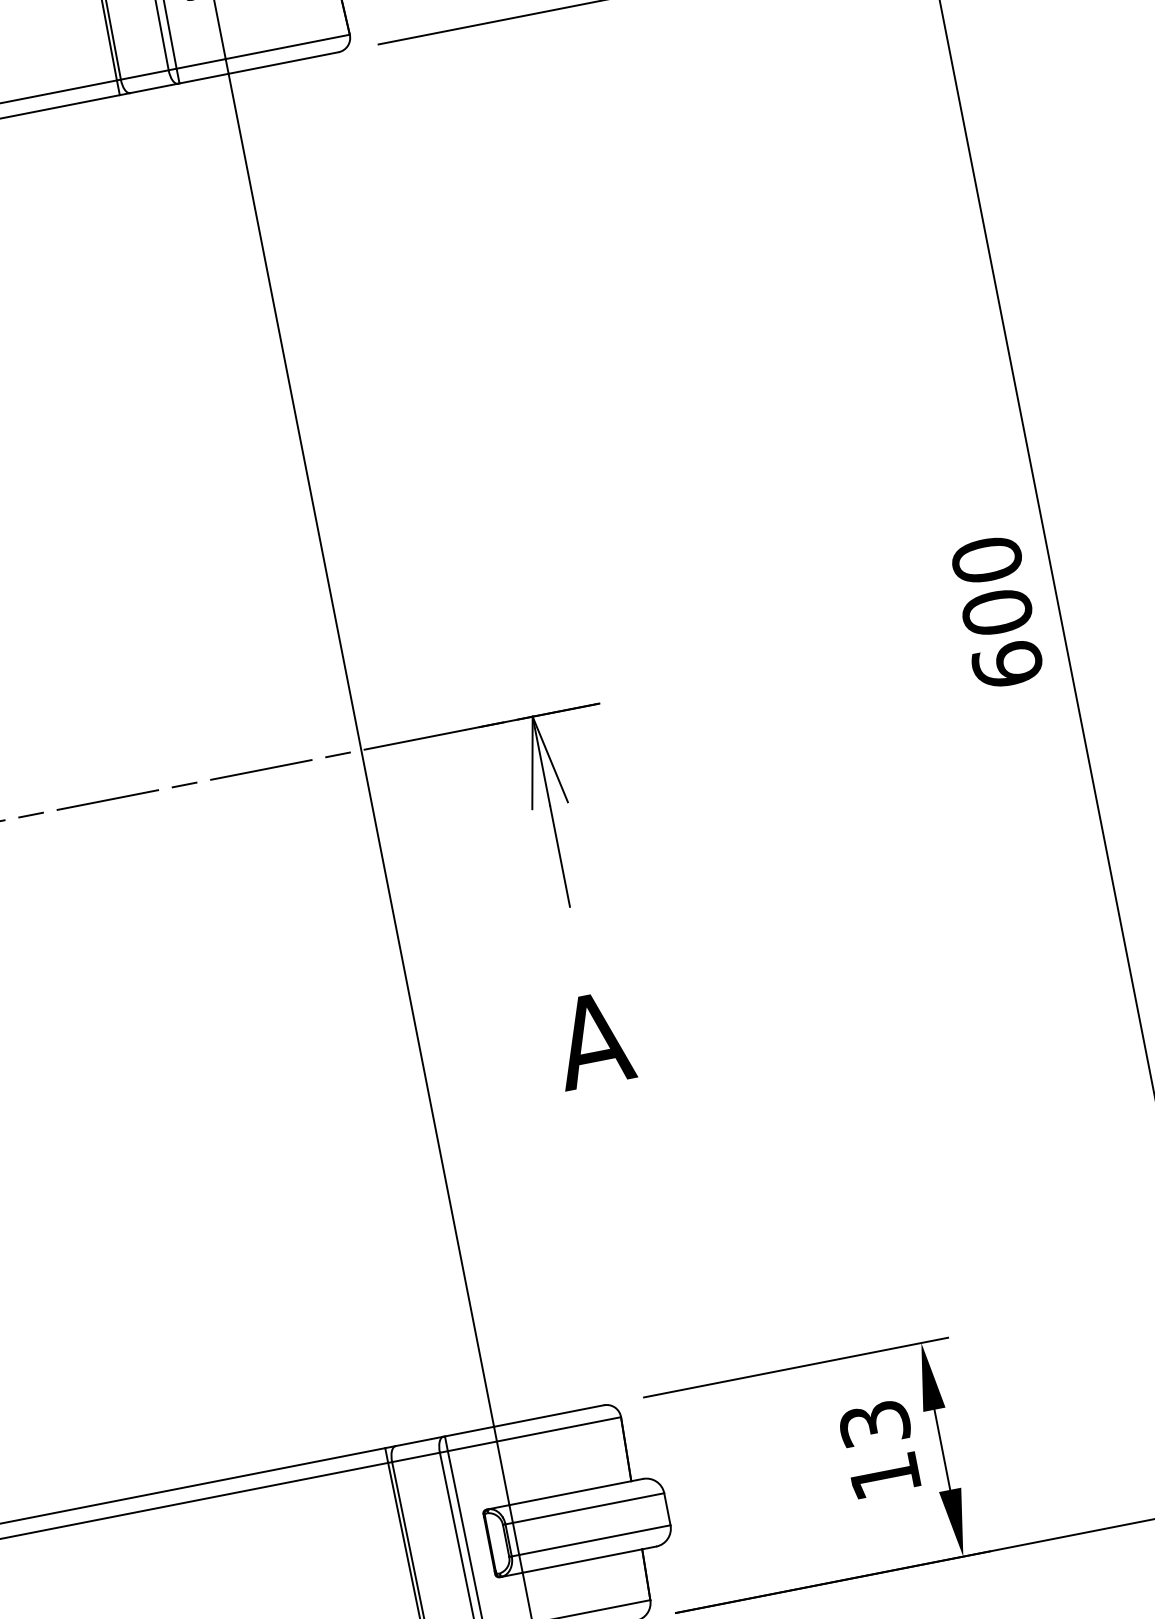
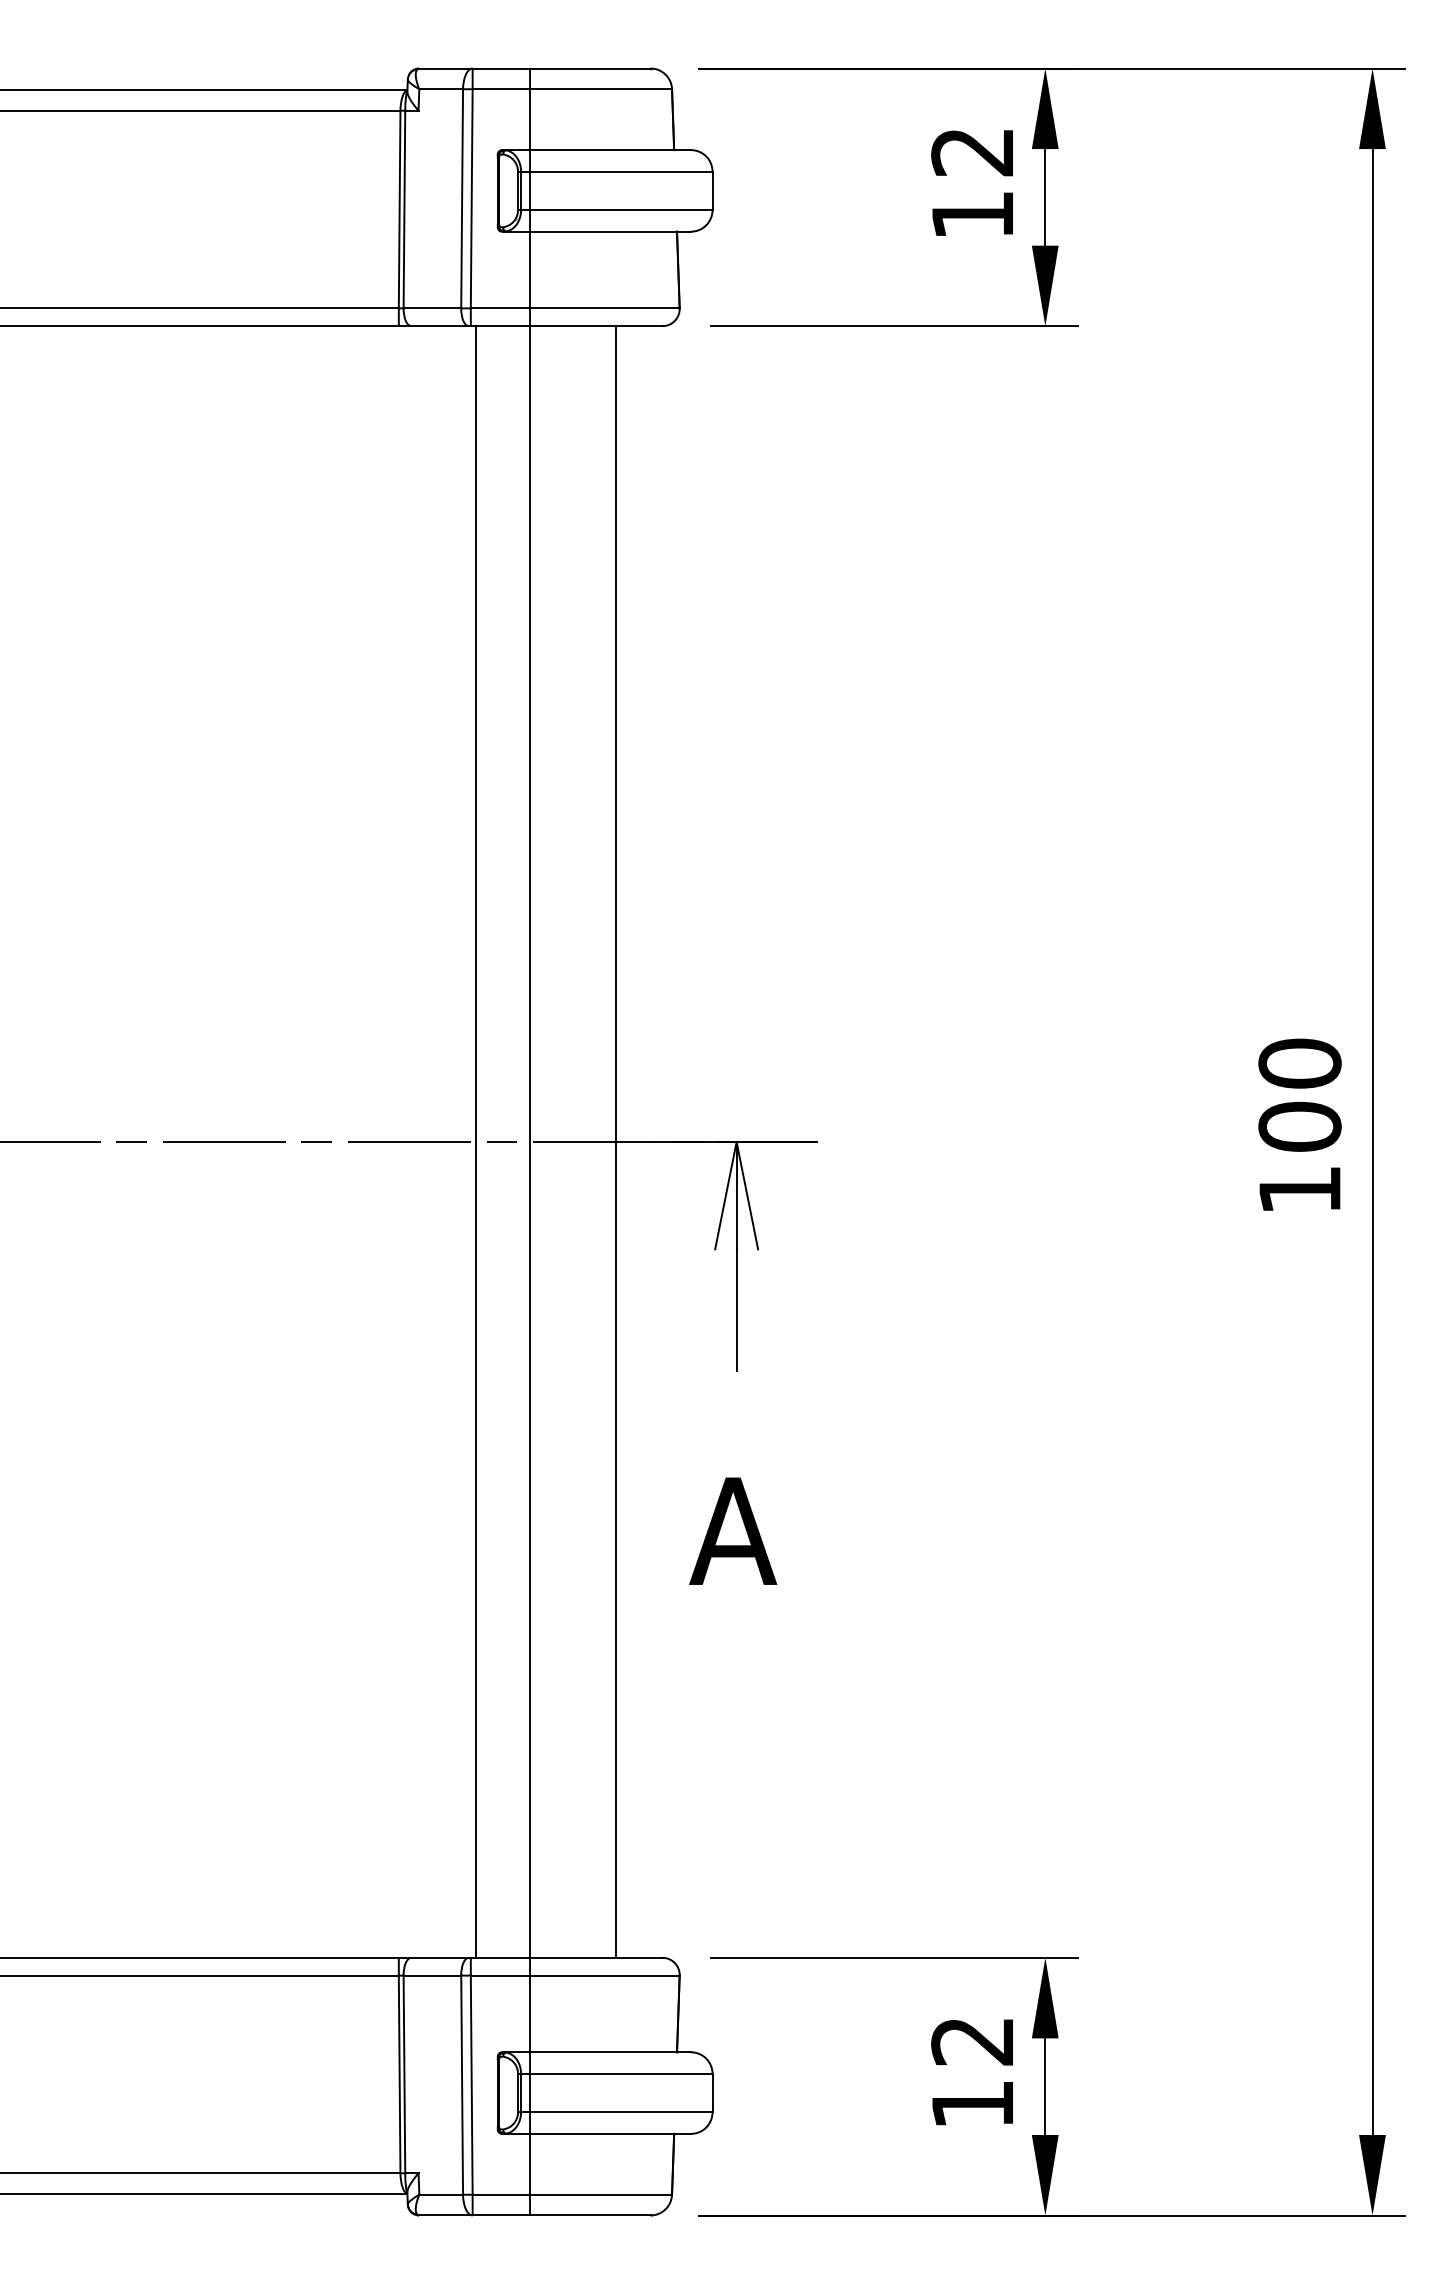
text: (1007, 664) -> (1299, 1189), 600 -> 100
line: (432, 736) -> (615, 1141), added
line: (316, 758) -> (476, 1141), added
text: (874, 1424) -> (972, 2041), 13 -> 12

